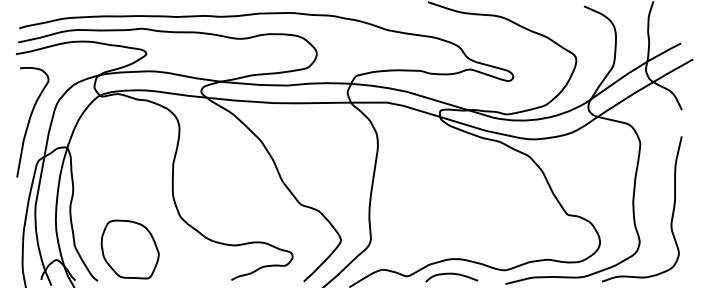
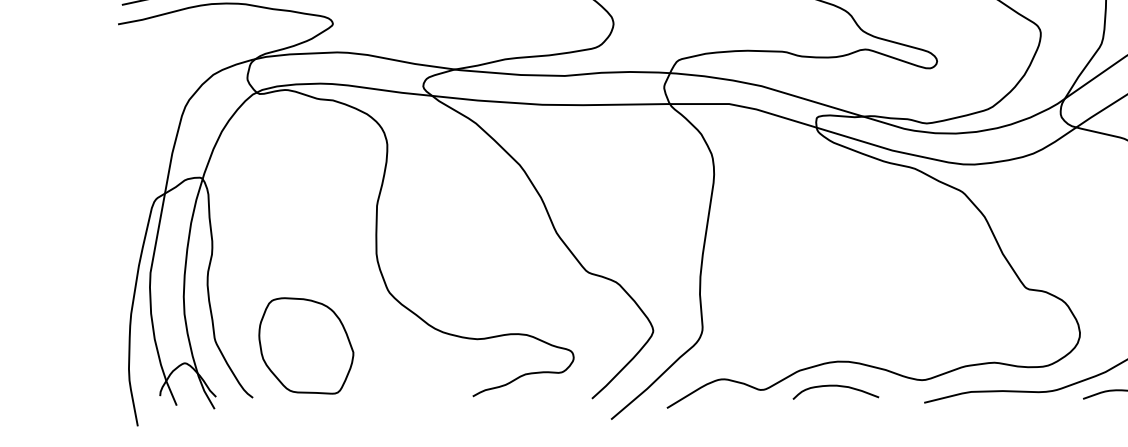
curve: (30, 120) -> (142, 133), removed

